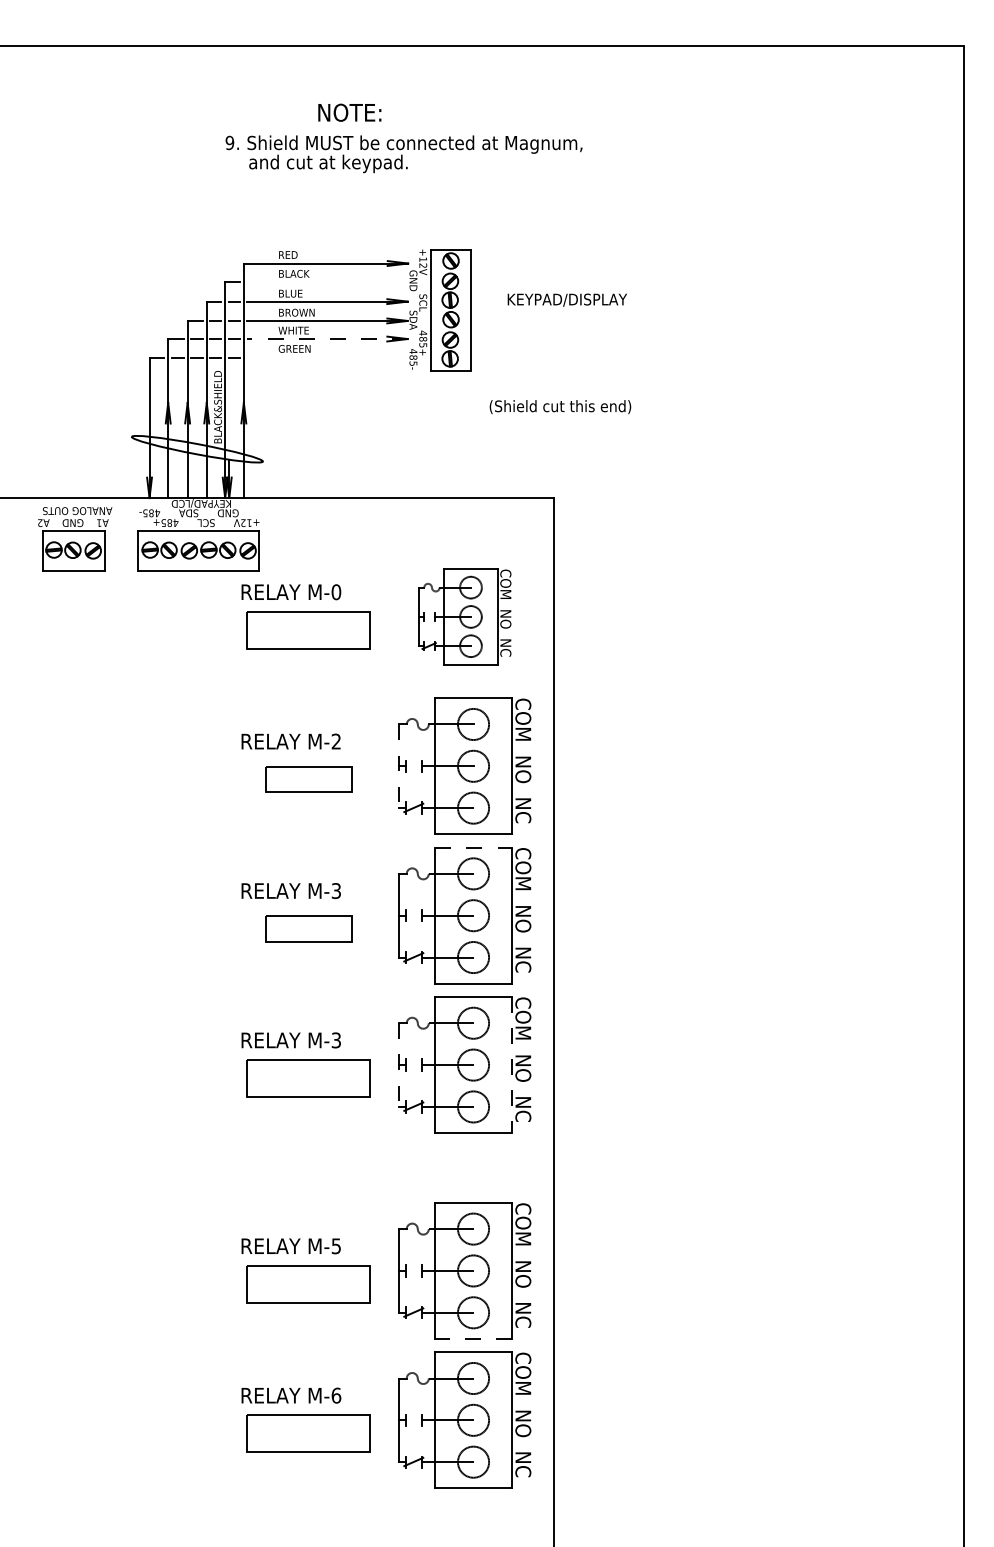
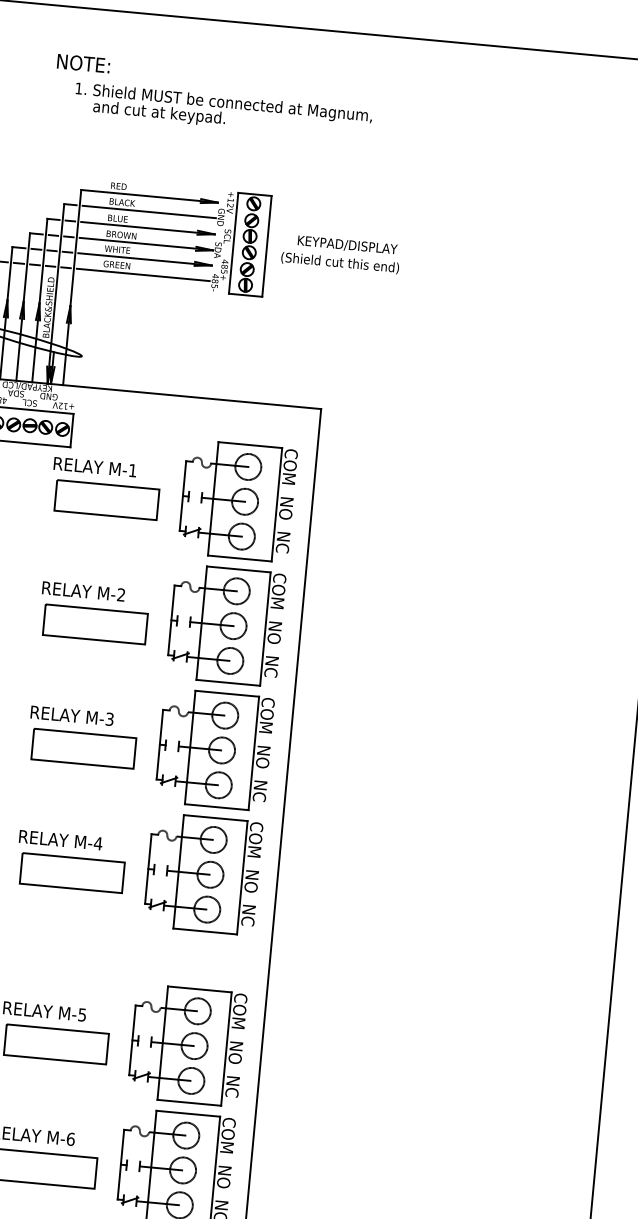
text: (349, 112) -> (83, 63), moved
text: (229, 142) -> (78, 88), 9. -> 1.
line: (327, 282) -> (149, 212), added
line: (327, 339) -> (144, 259), dashed -> solid
line: (327, 357) -> (143, 274), added
text: (560, 407) -> (340, 263), moved
text: (336, 592) -> (132, 470), M-0 -> M-1
part: (464, 616) -> (237, 500), size x1.43
line: (398, 766) -> (171, 620), dashed -> solid
part: (308, 779) -> (95, 624), size x1.43
line: (474, 847) -> (228, 693), dashed -> solid
part: (308, 928) -> (83, 748), size x1.43
text: (336, 1040) -> (98, 843), M-3 -> M-4
line: (398, 1065) -> (148, 869), dashed -> solid
line: (511, 1065) -> (242, 878), dashed -> solid
line: (473, 1339) -> (189, 1103), dashed -> solid

